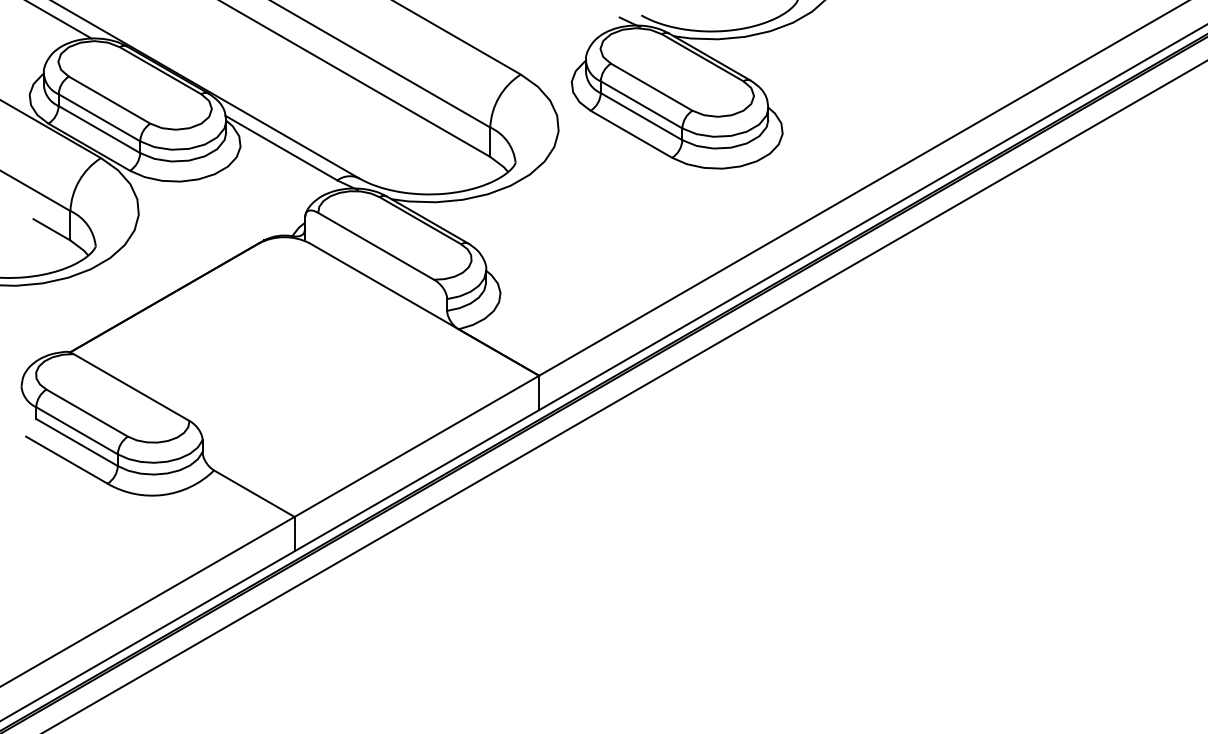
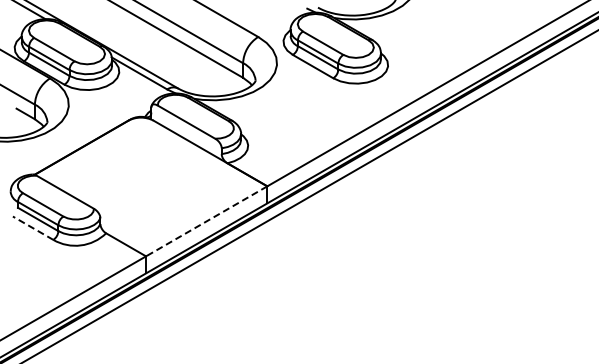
line: (416, 446) -> (206, 221), solid -> dashed
line: (65, 458) -> (32, 227), solid -> dashed

